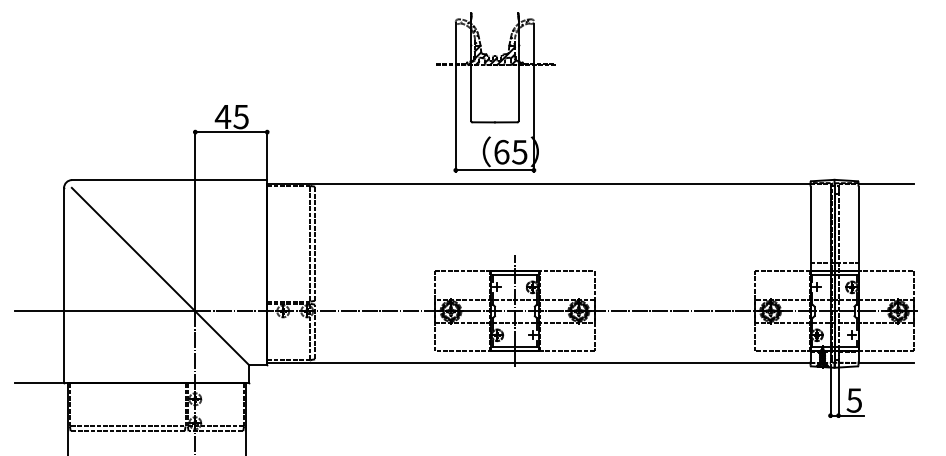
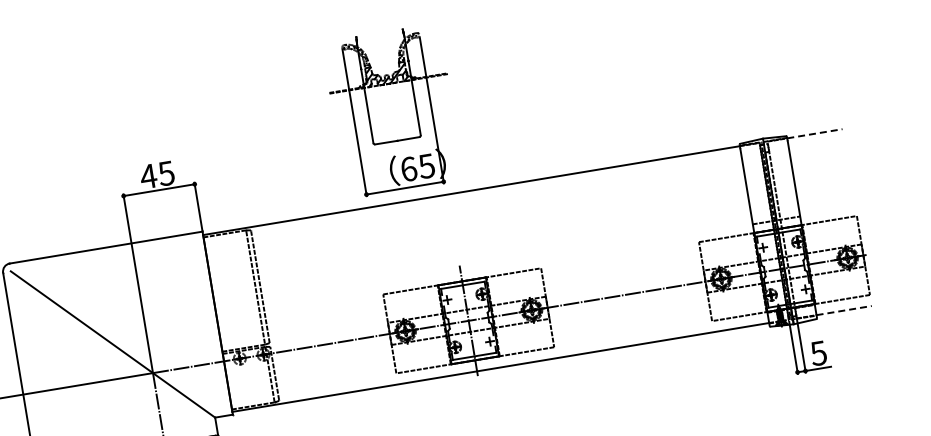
part: (495, 92) -> (393, 111), moved
line: (886, 183) -> (814, 133), solid -> dashed
line: (886, 362) -> (844, 310), solid -> dashed

